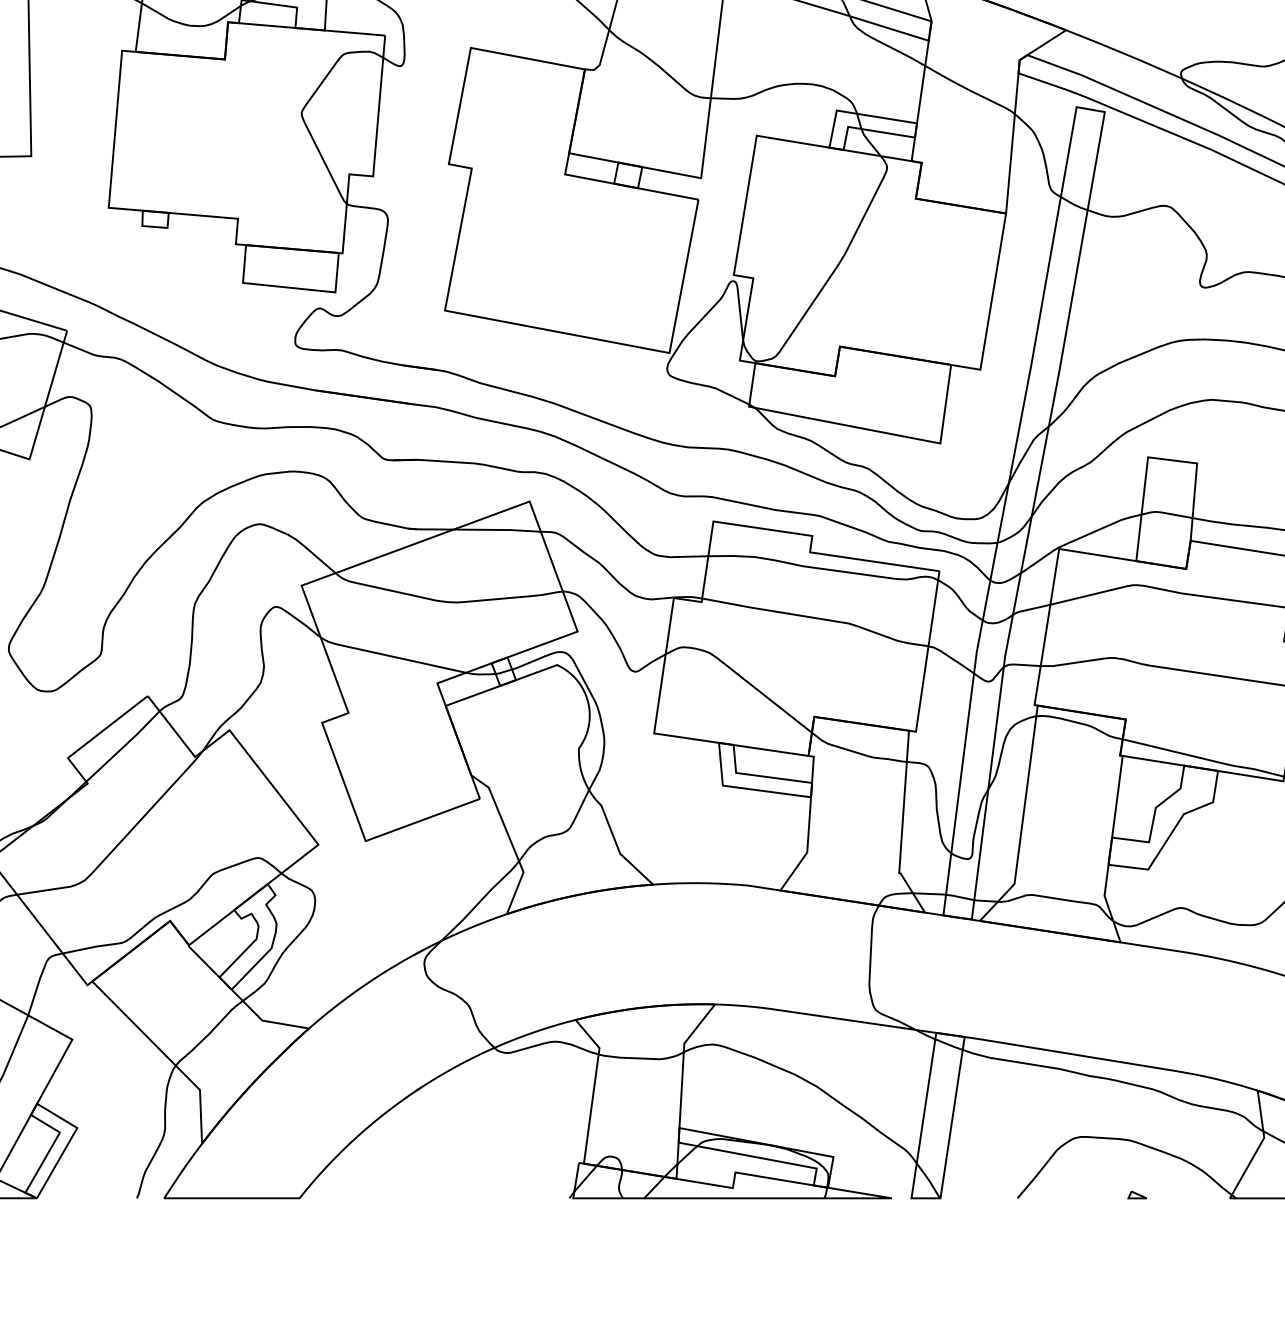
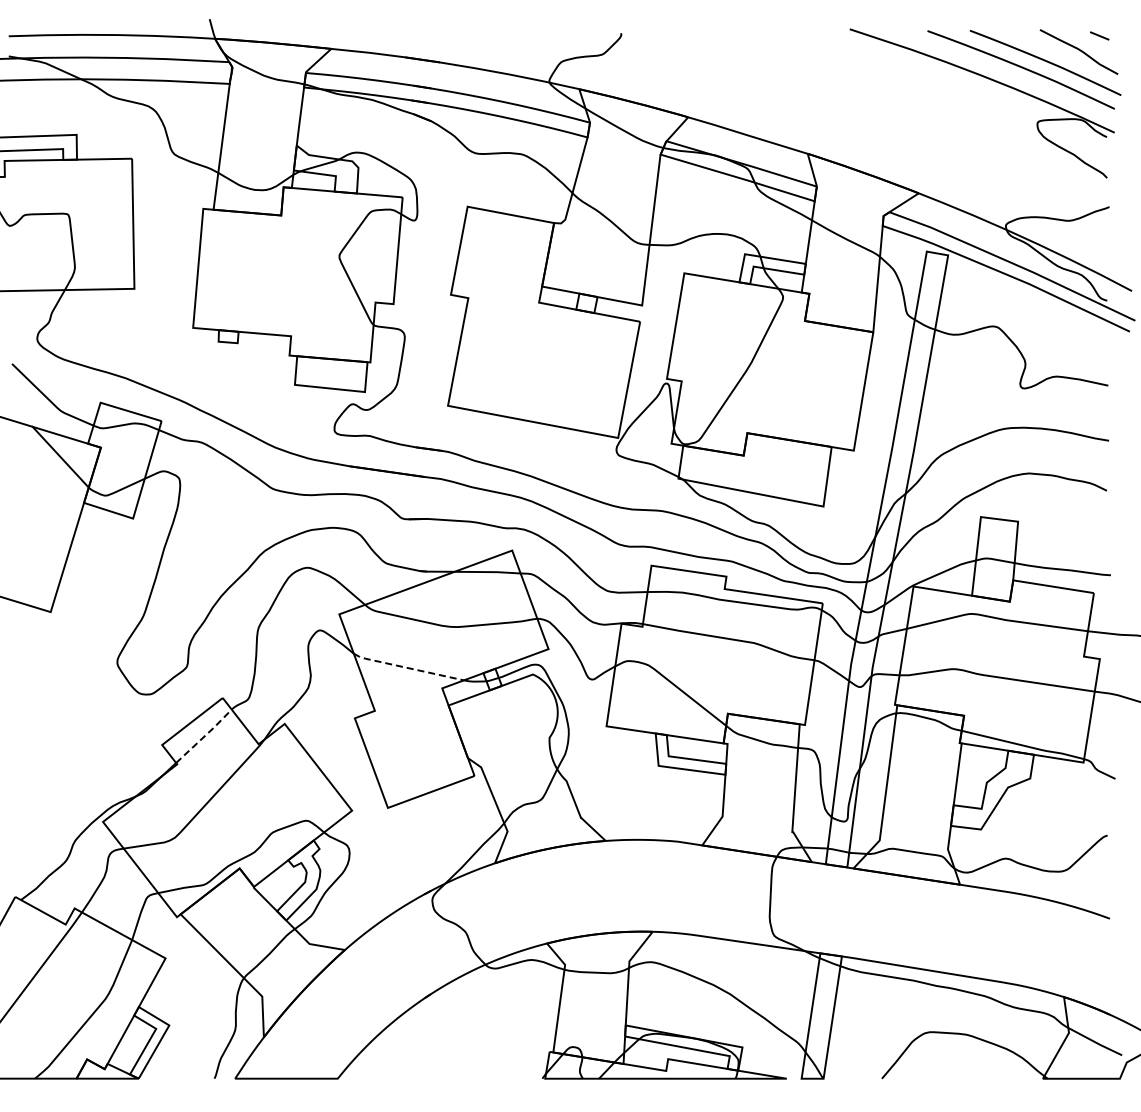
line: (391, 655) -> (407, 667), solid -> dashed
line: (123, 746) -> (204, 736), solid -> dashed
part: (1136, 1195) -> (972, 1076), removed

